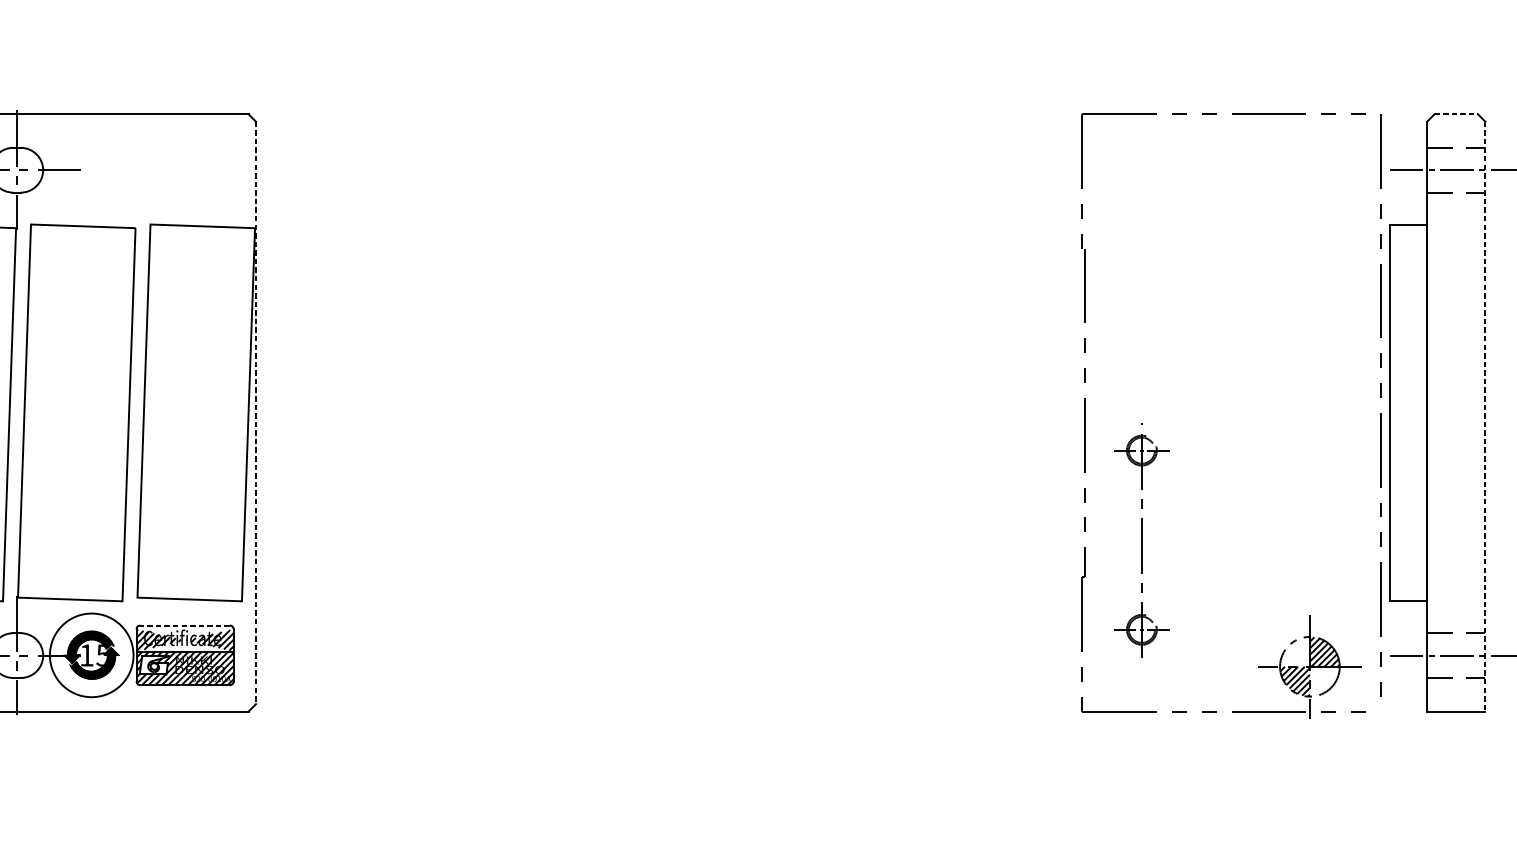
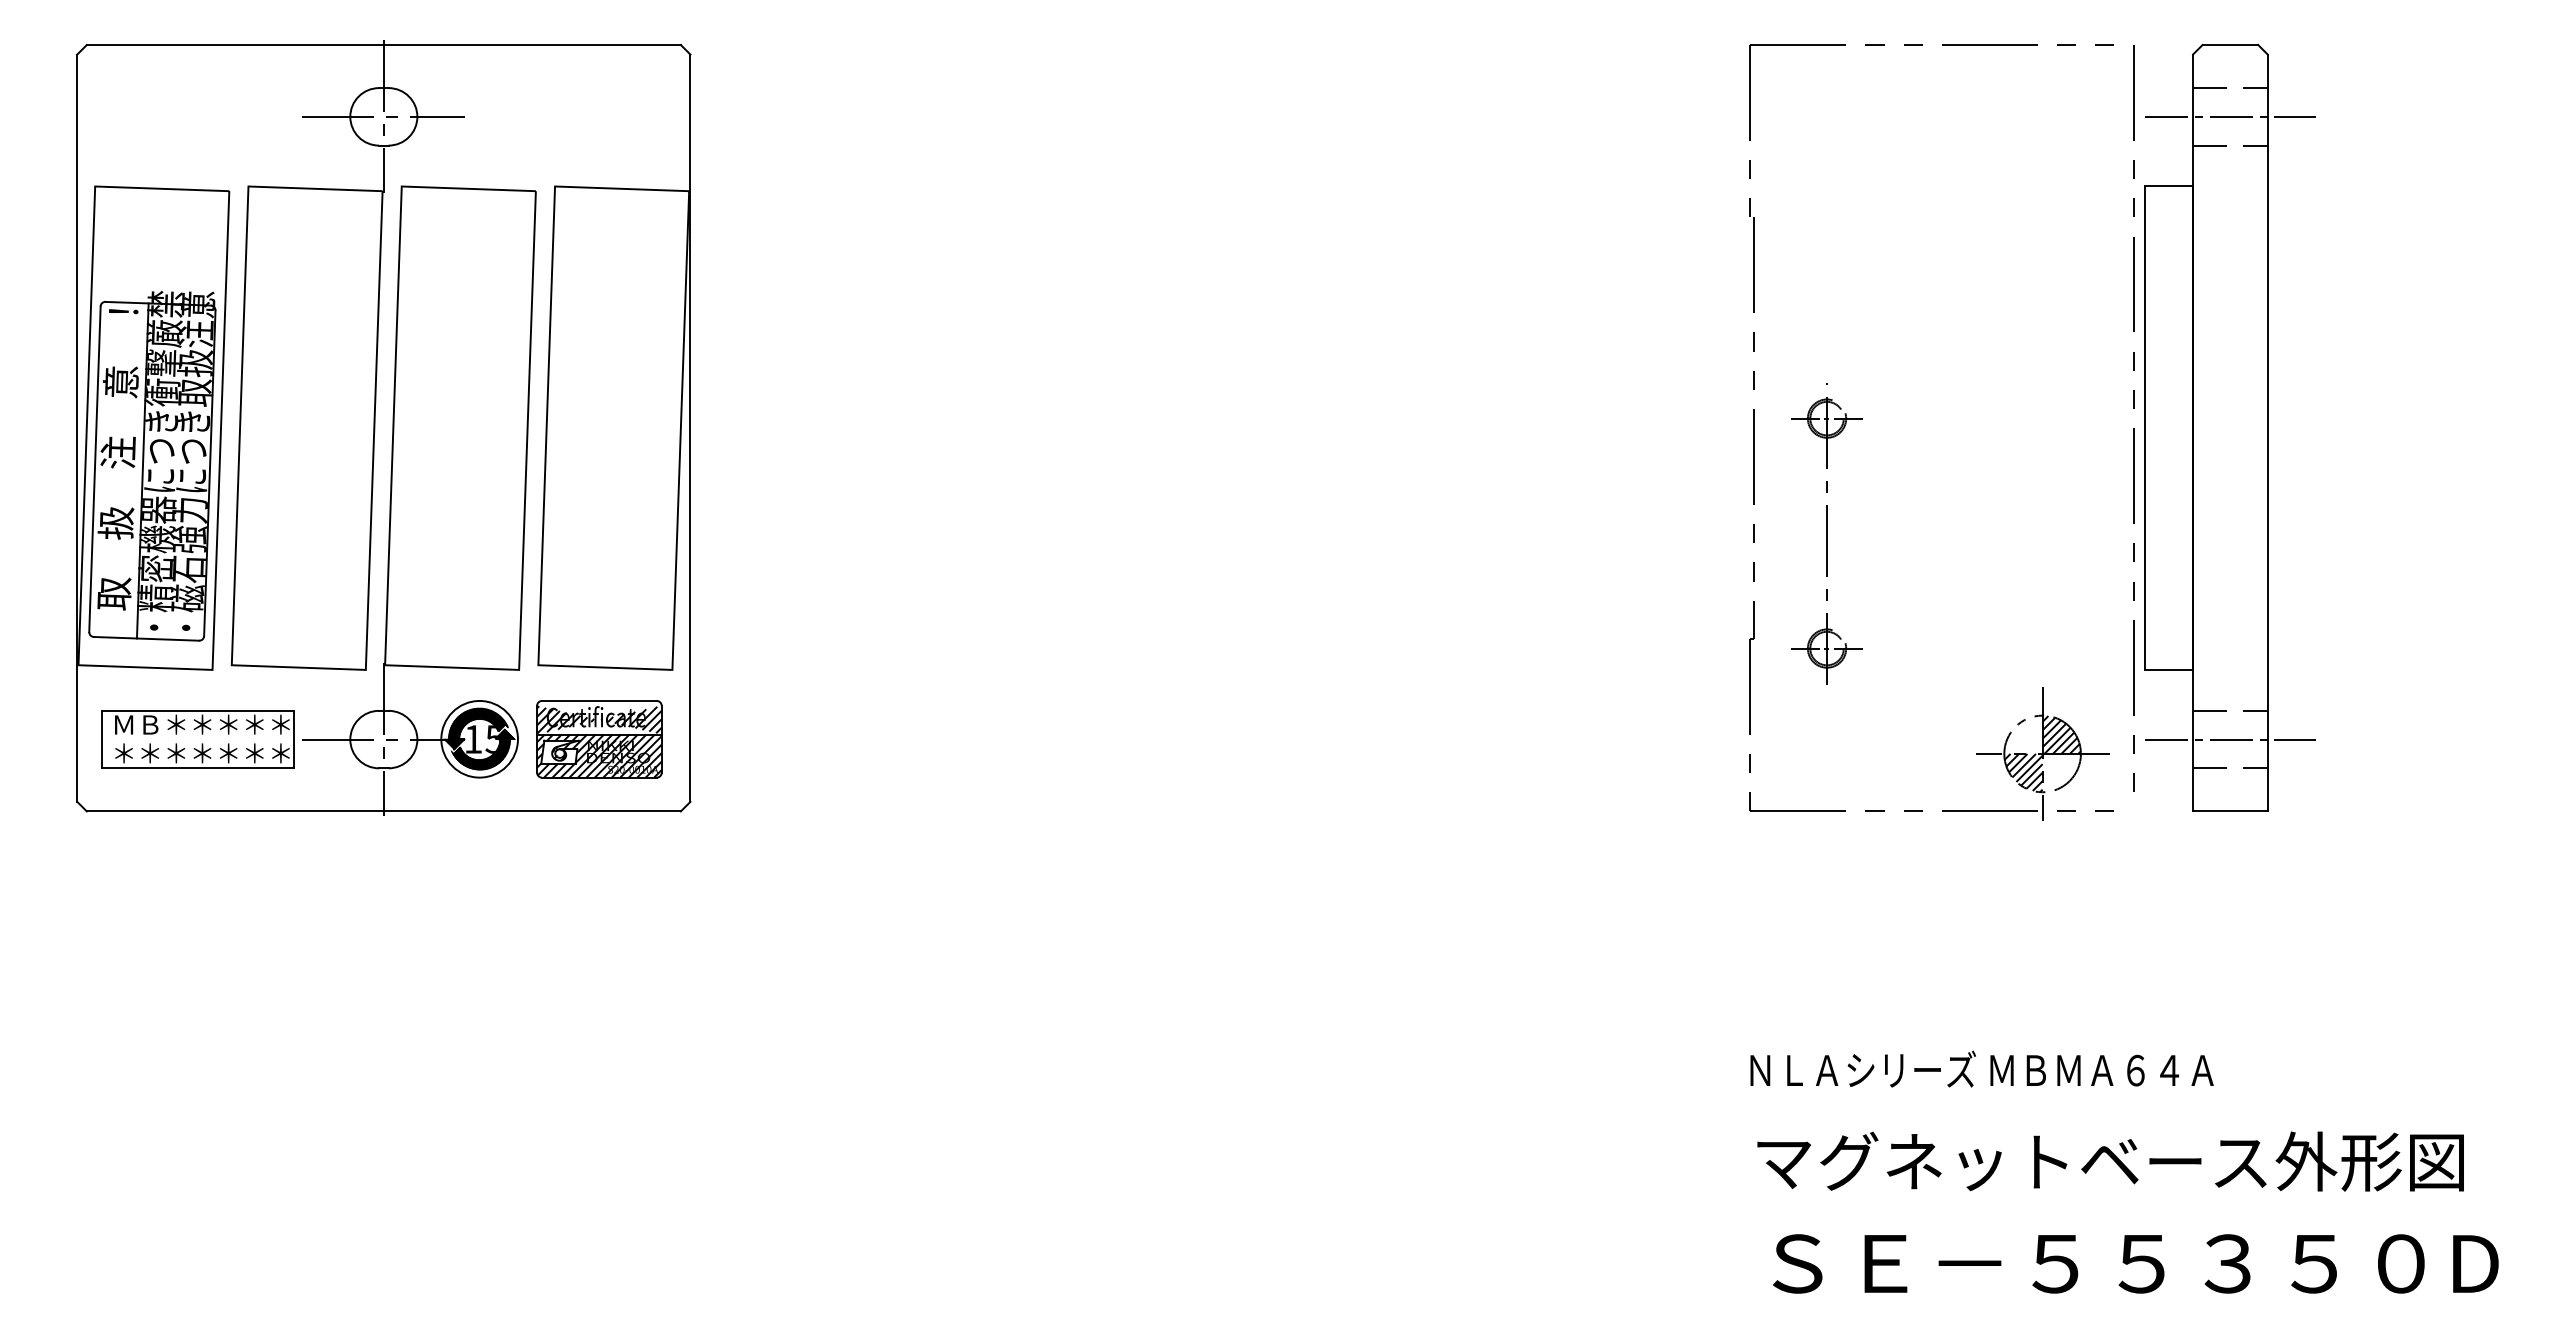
line: (1456, 114) -> (2230, 45), dashed -> solid
line: (256, 413) -> (690, 428), dashed -> solid
line: (1485, 417) -> (2267, 433), dashed -> solid
part: (1141, 540) -> (1826, 533), moved
line: (184, 625) -> (598, 700), dashed -> solid
circle: (91, 654) -> (479, 738), size x0.71

